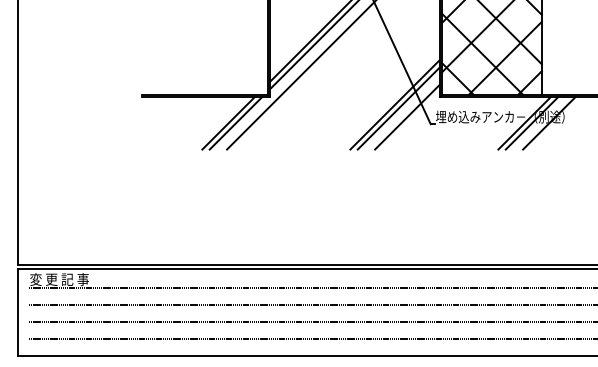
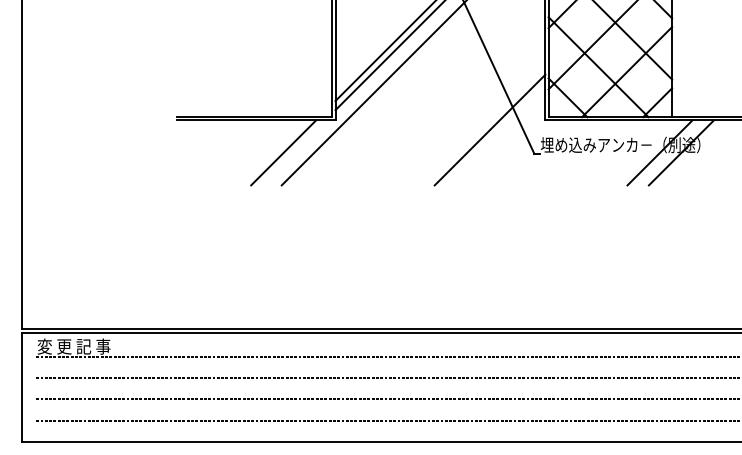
line: (398, 108) -> (494, 134), removed
line: (407, 117) -> (505, 145), removed
line: (235, 123) -> (292, 152), removed
line: (524, 123) -> (650, 152), removed

